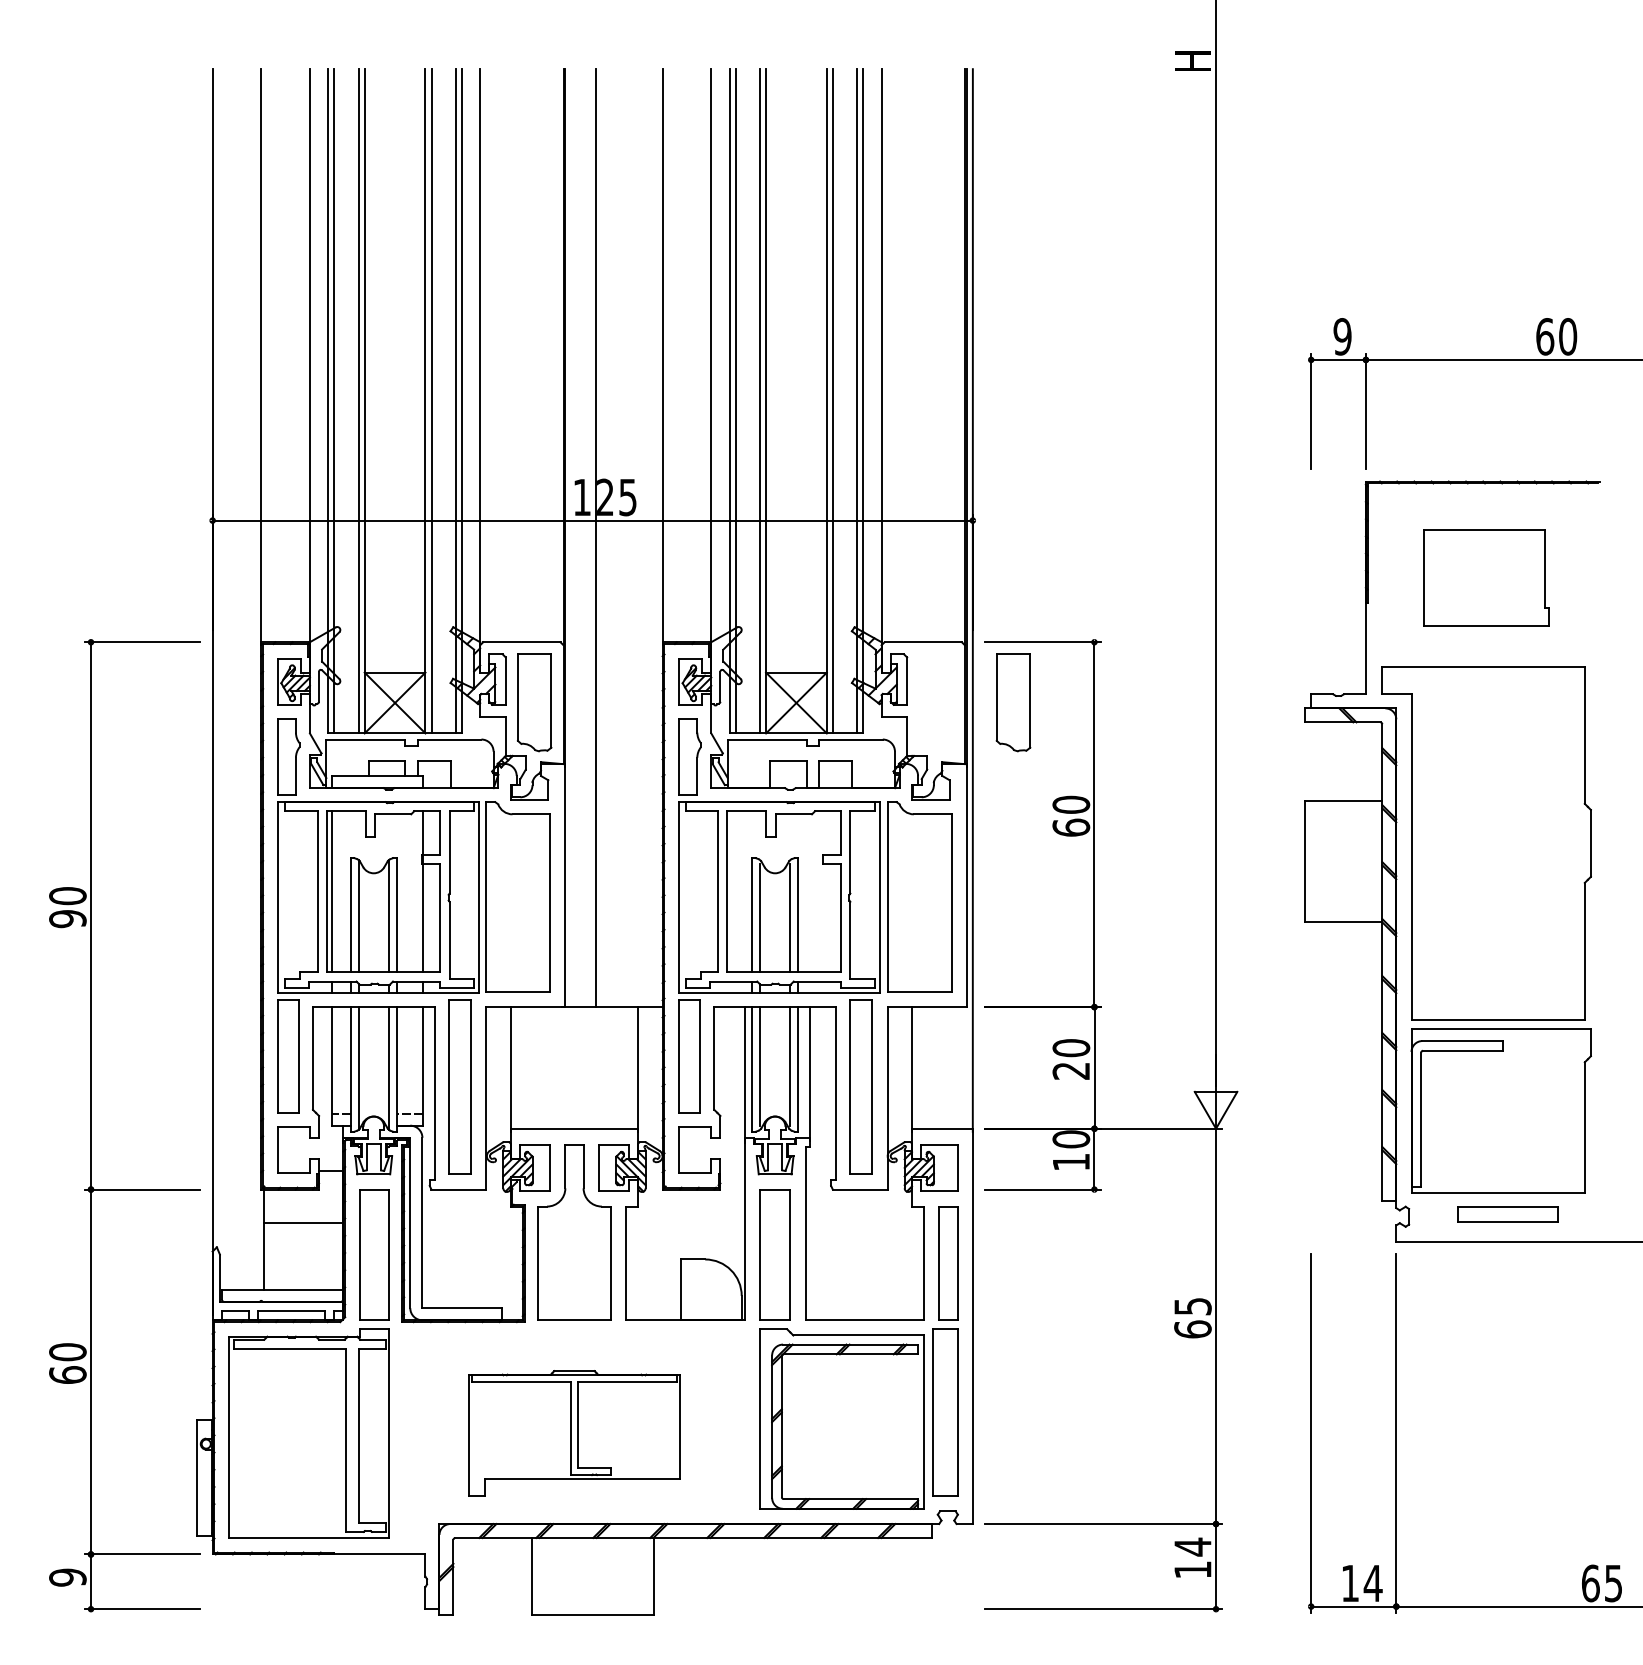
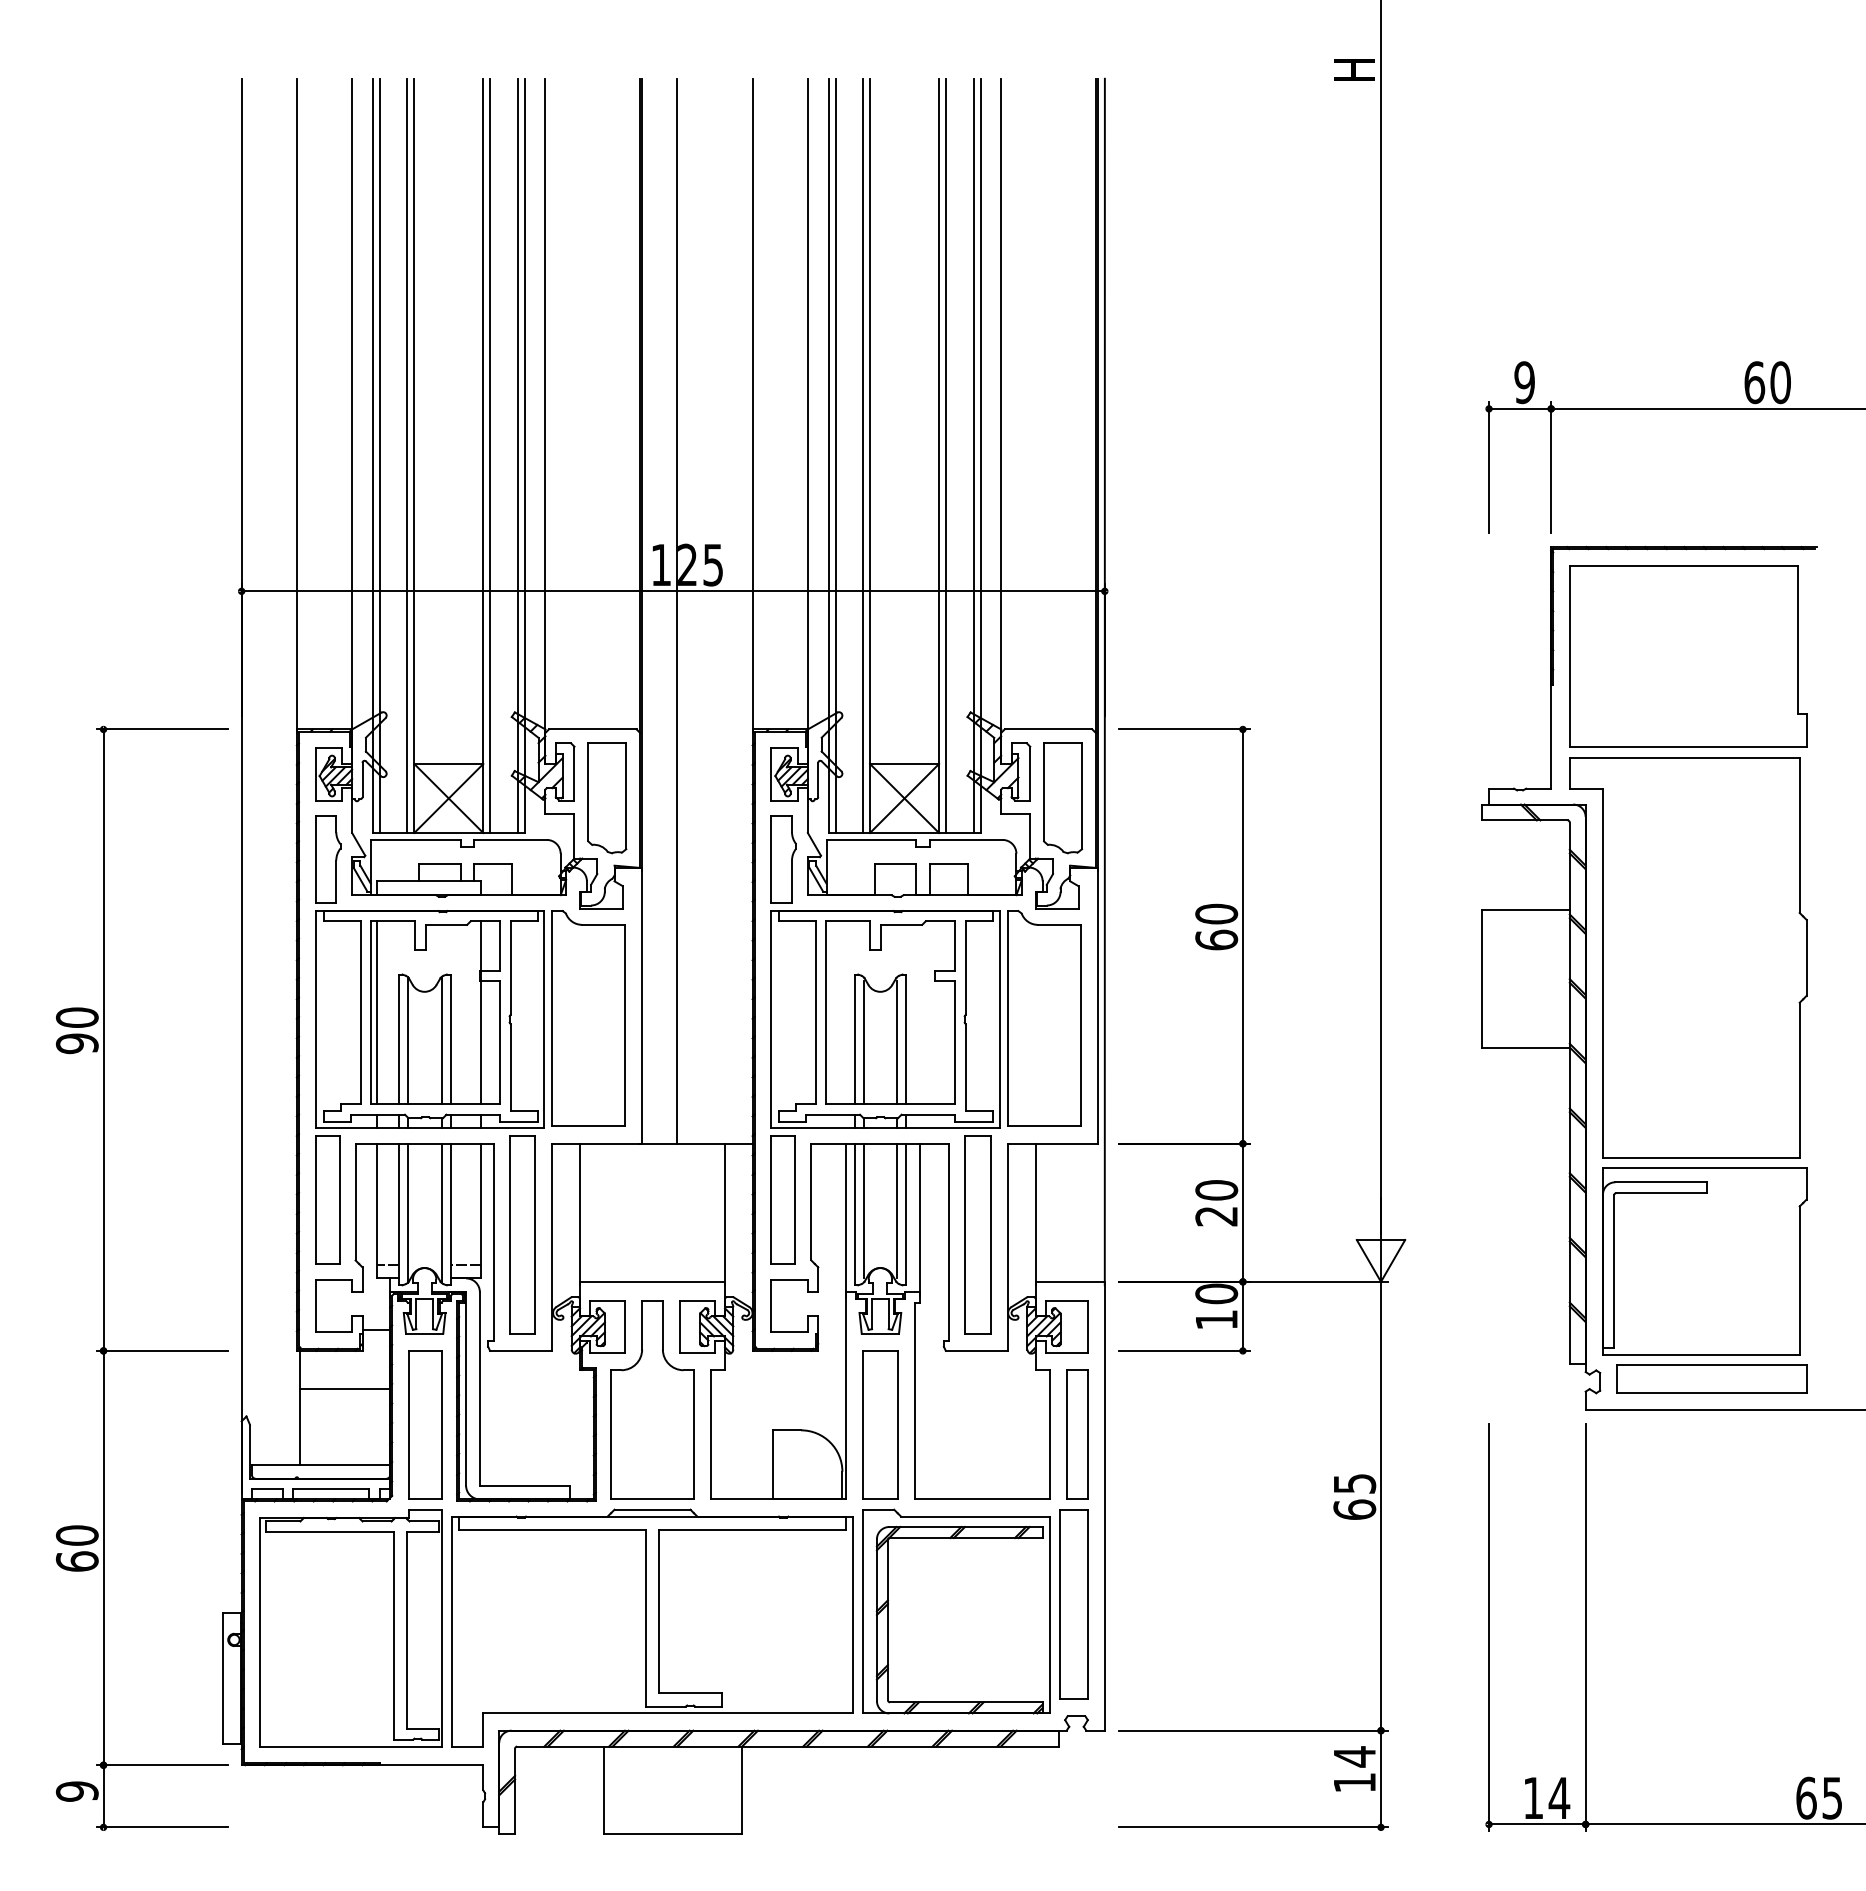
part: (1486, 577) -> (1688, 656), size x1.67
part: (1013, 703) -> (1063, 798), moved
part: (1507, 1213) -> (1711, 1378), size x1.67
part: (574, 1433) -> (652, 1627), size x1.67

